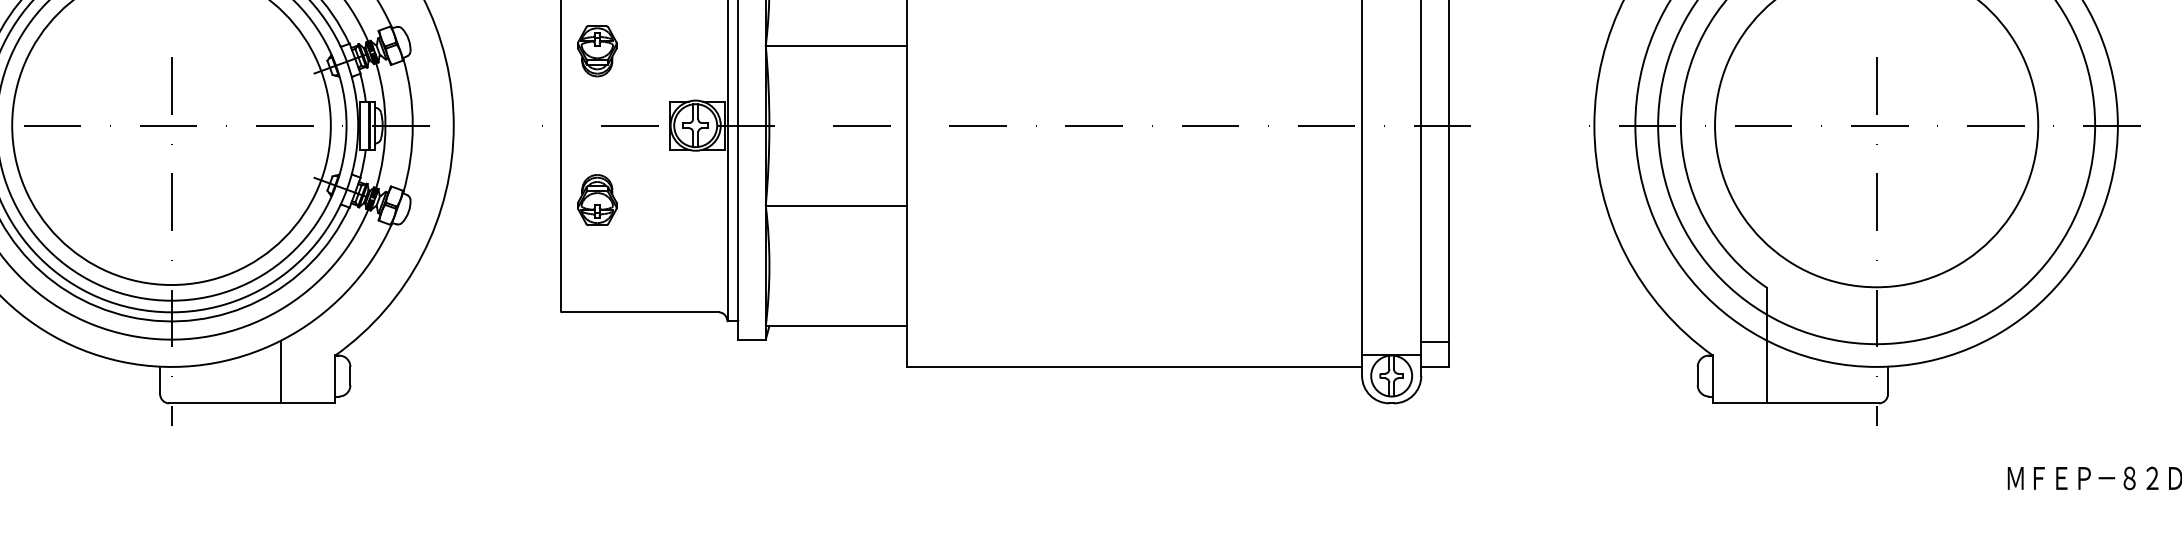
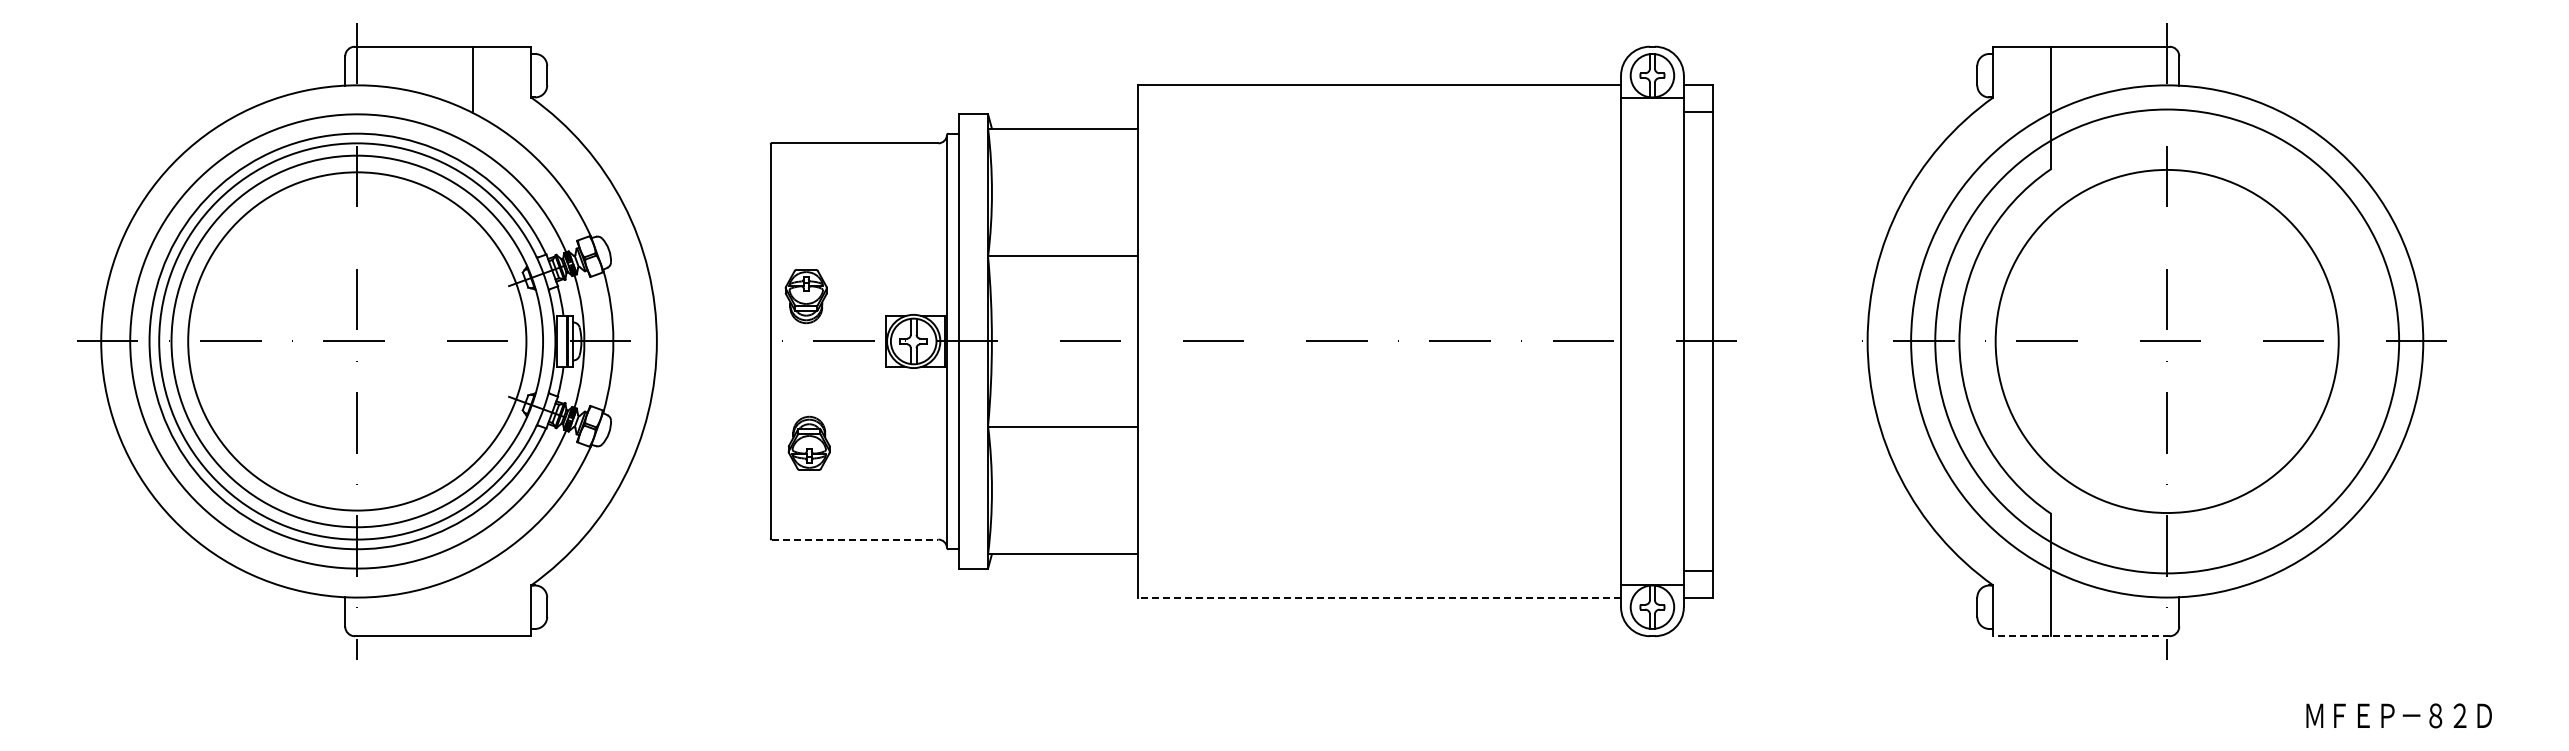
part: (596, 51) -> (805, 296), moved
part: (596, 199) -> (808, 442), moved
line: (640, 312) -> (855, 539), solid -> dashed
line: (1134, 366) -> (1379, 597), solid -> dashed
line: (280, 371) -> (473, 602), removed
line: (1794, 403) -> (2080, 636), solid -> dashed

